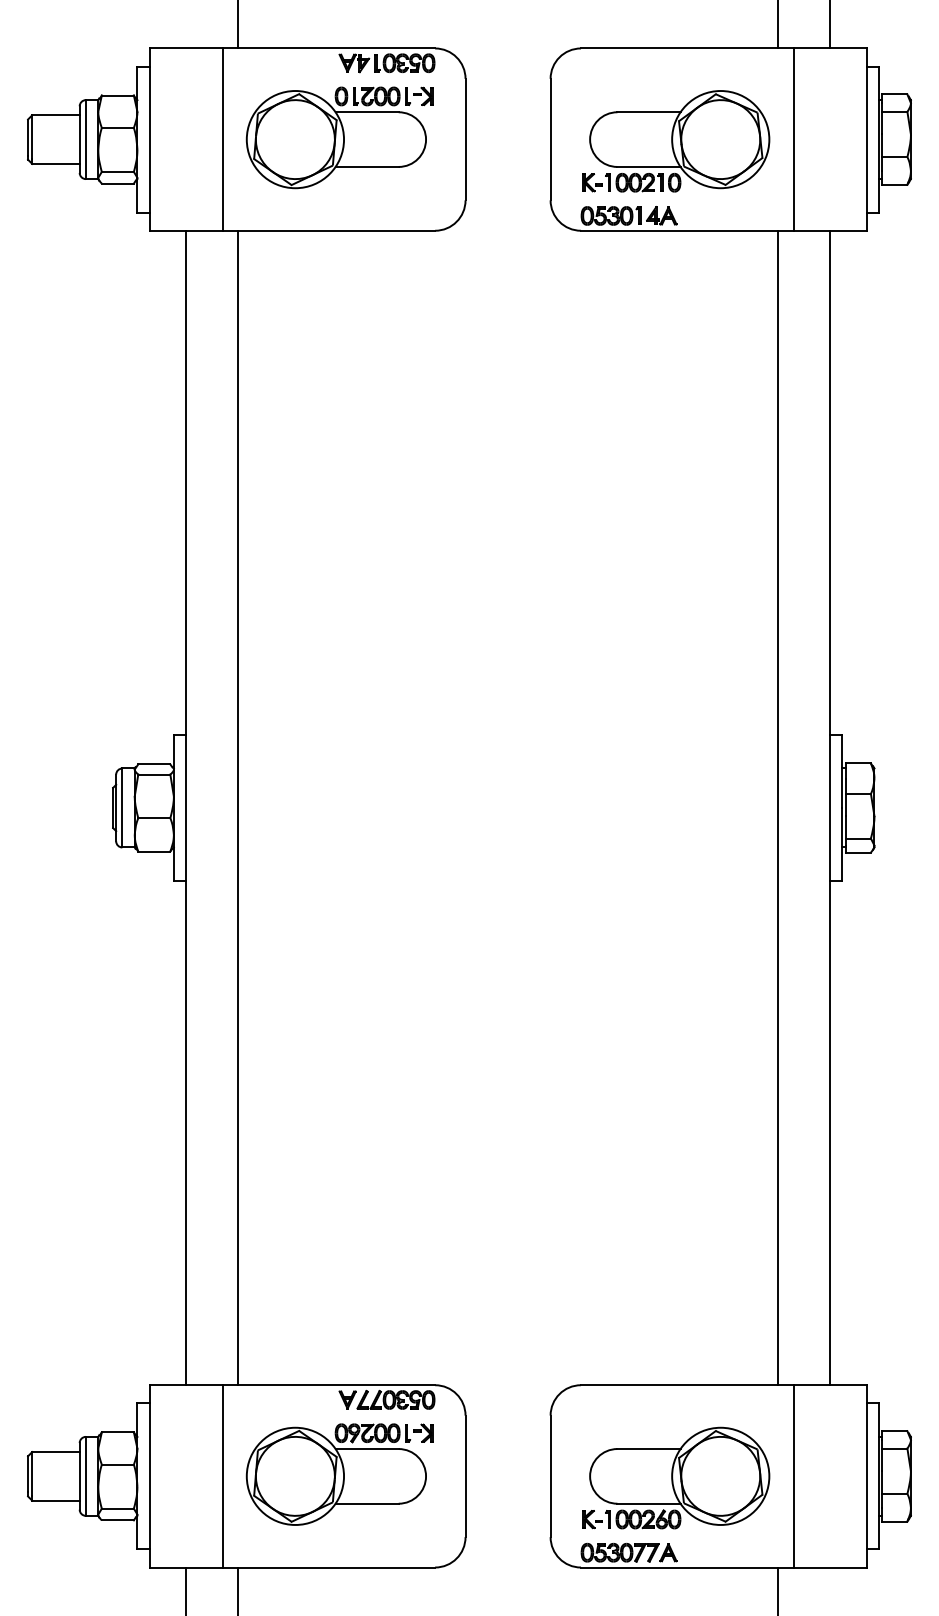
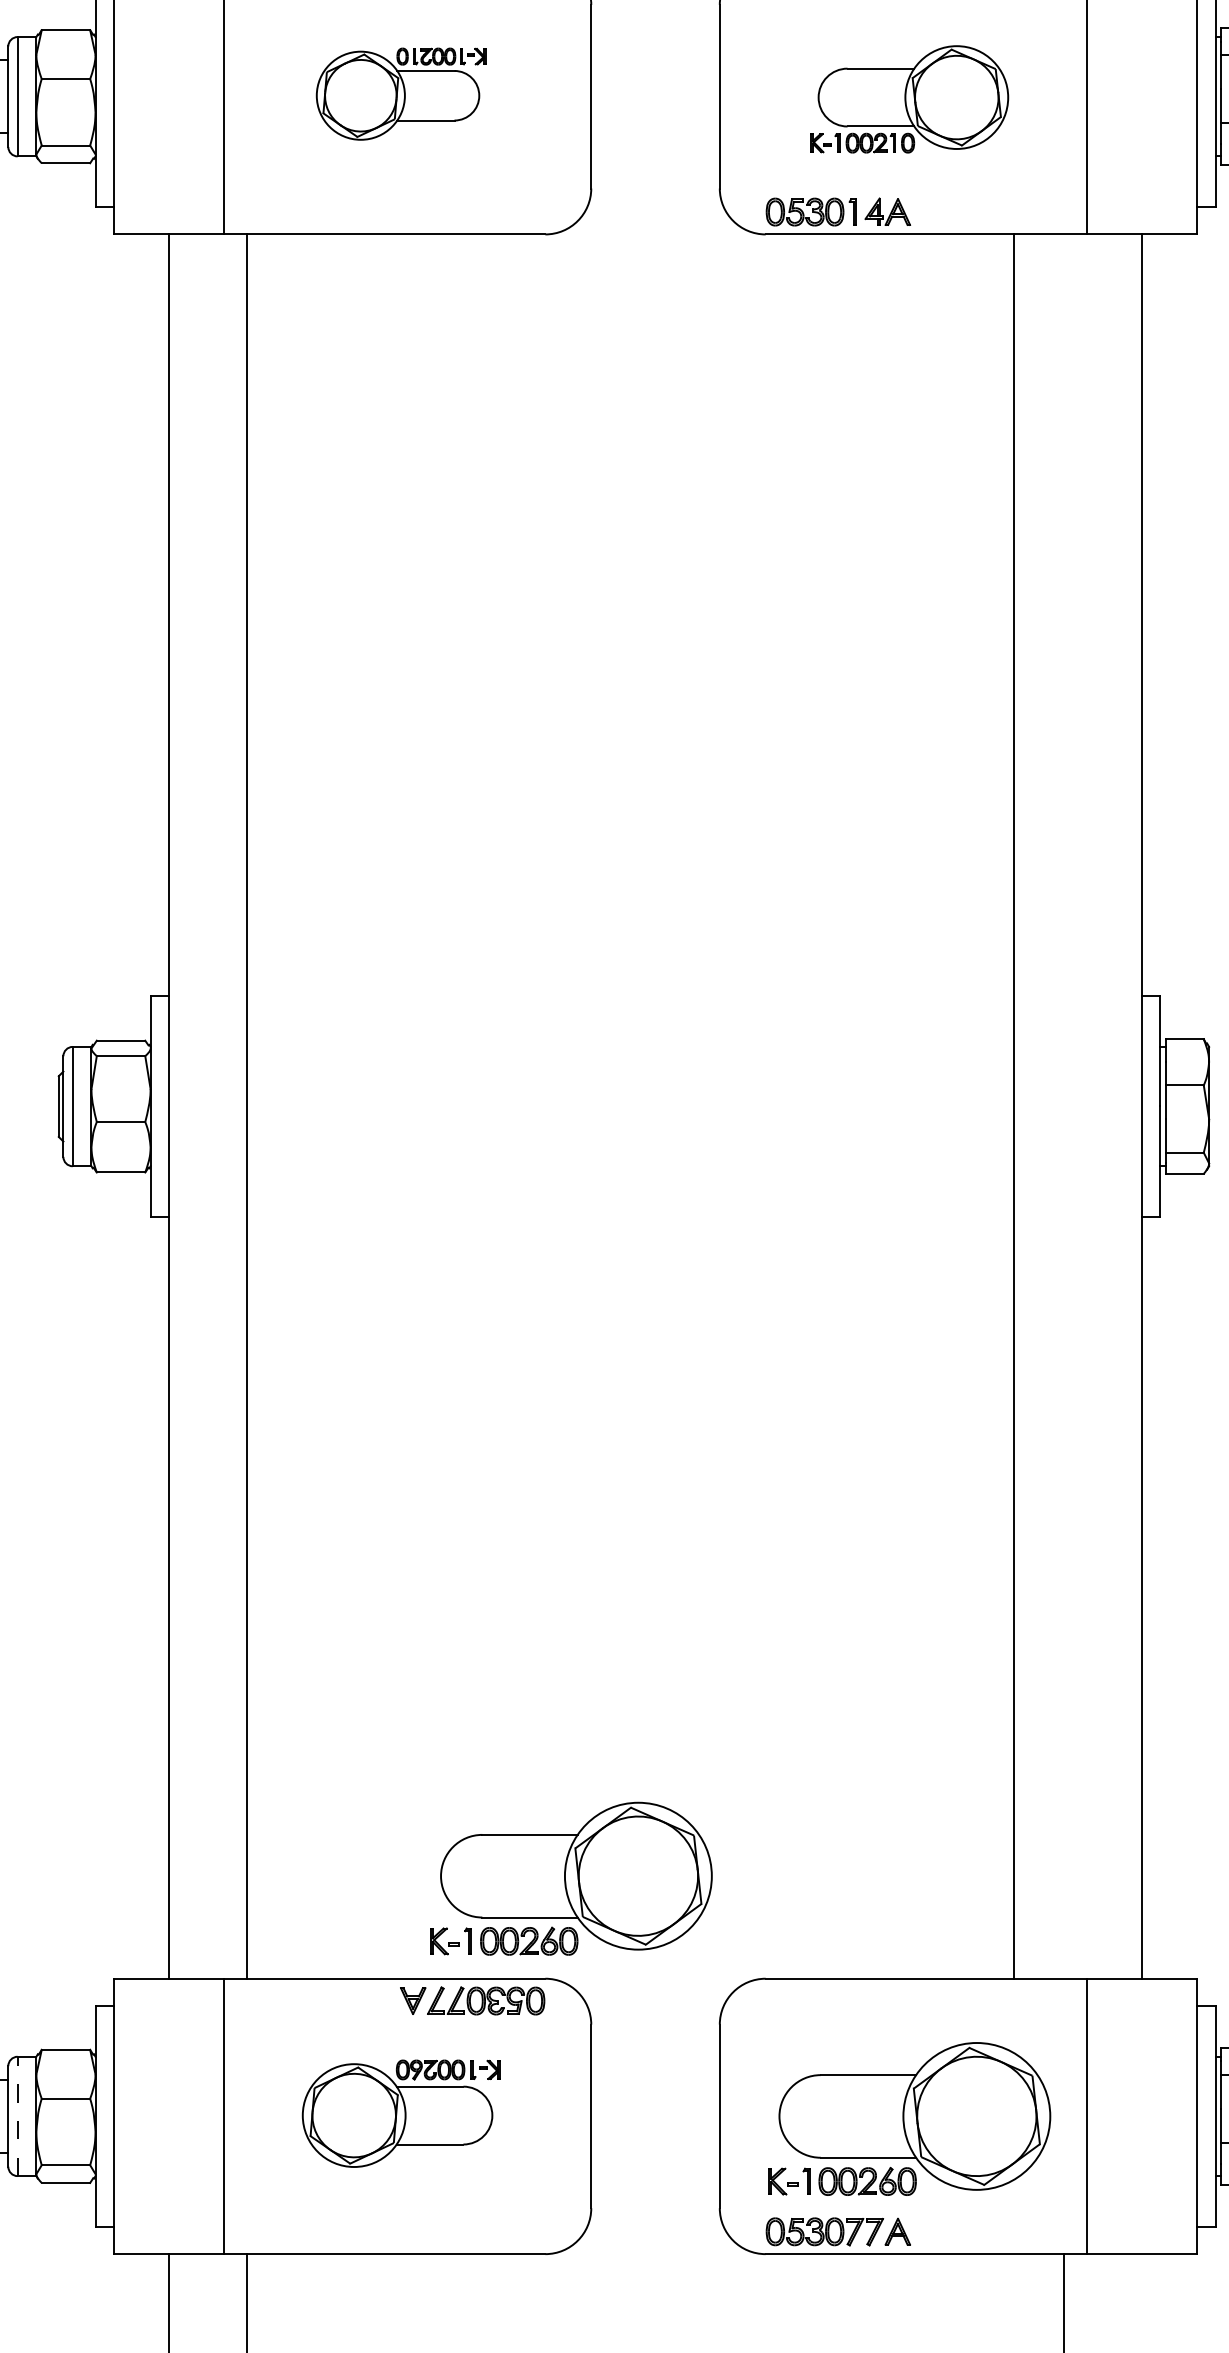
part: (339, 137) -> (400, 93), size x0.6
part: (676, 141) -> (910, 99), size x0.7
line: (778, 807) -> (1014, 1105), moved
part: (452, 1318) -> (571, 1877), added
part: (339, 1474) -> (400, 2113), size x0.7
line: (85, 1475) -> (17, 2115), solid -> dashed

